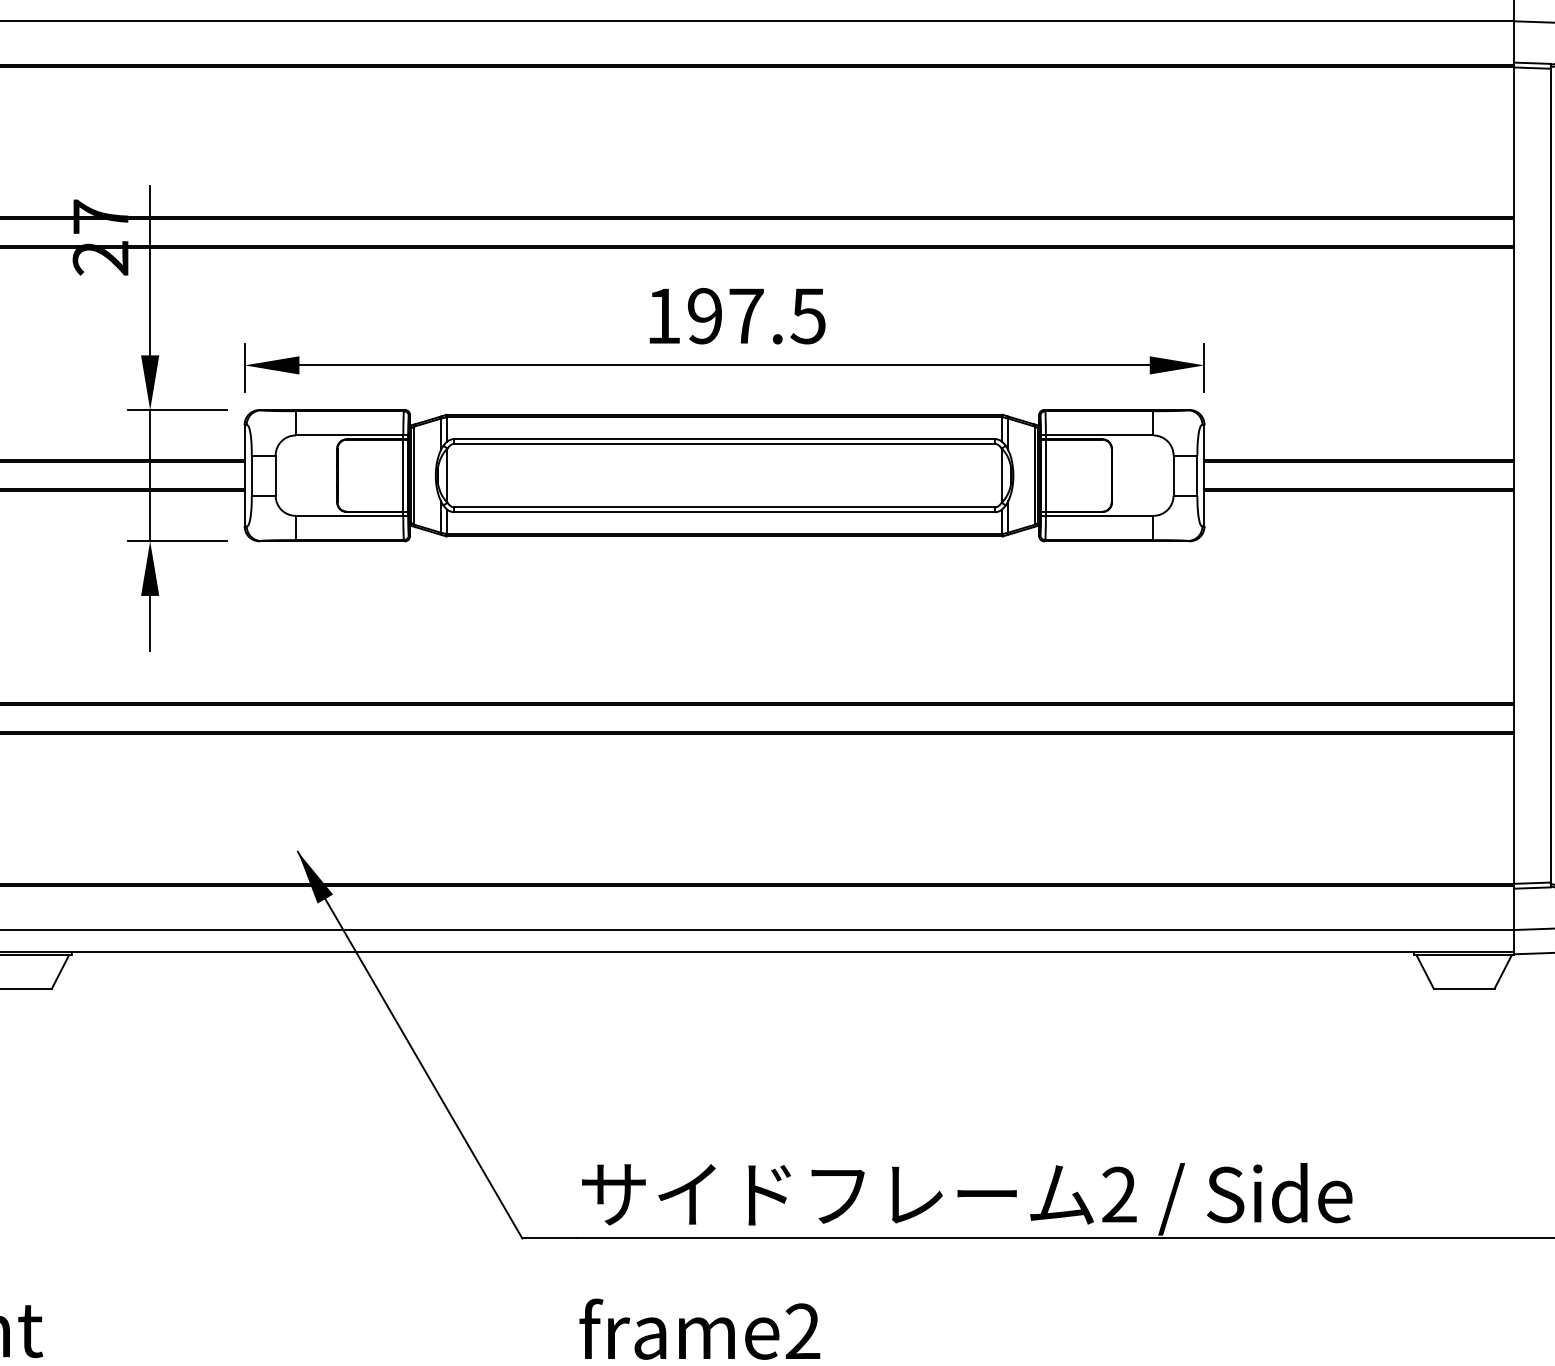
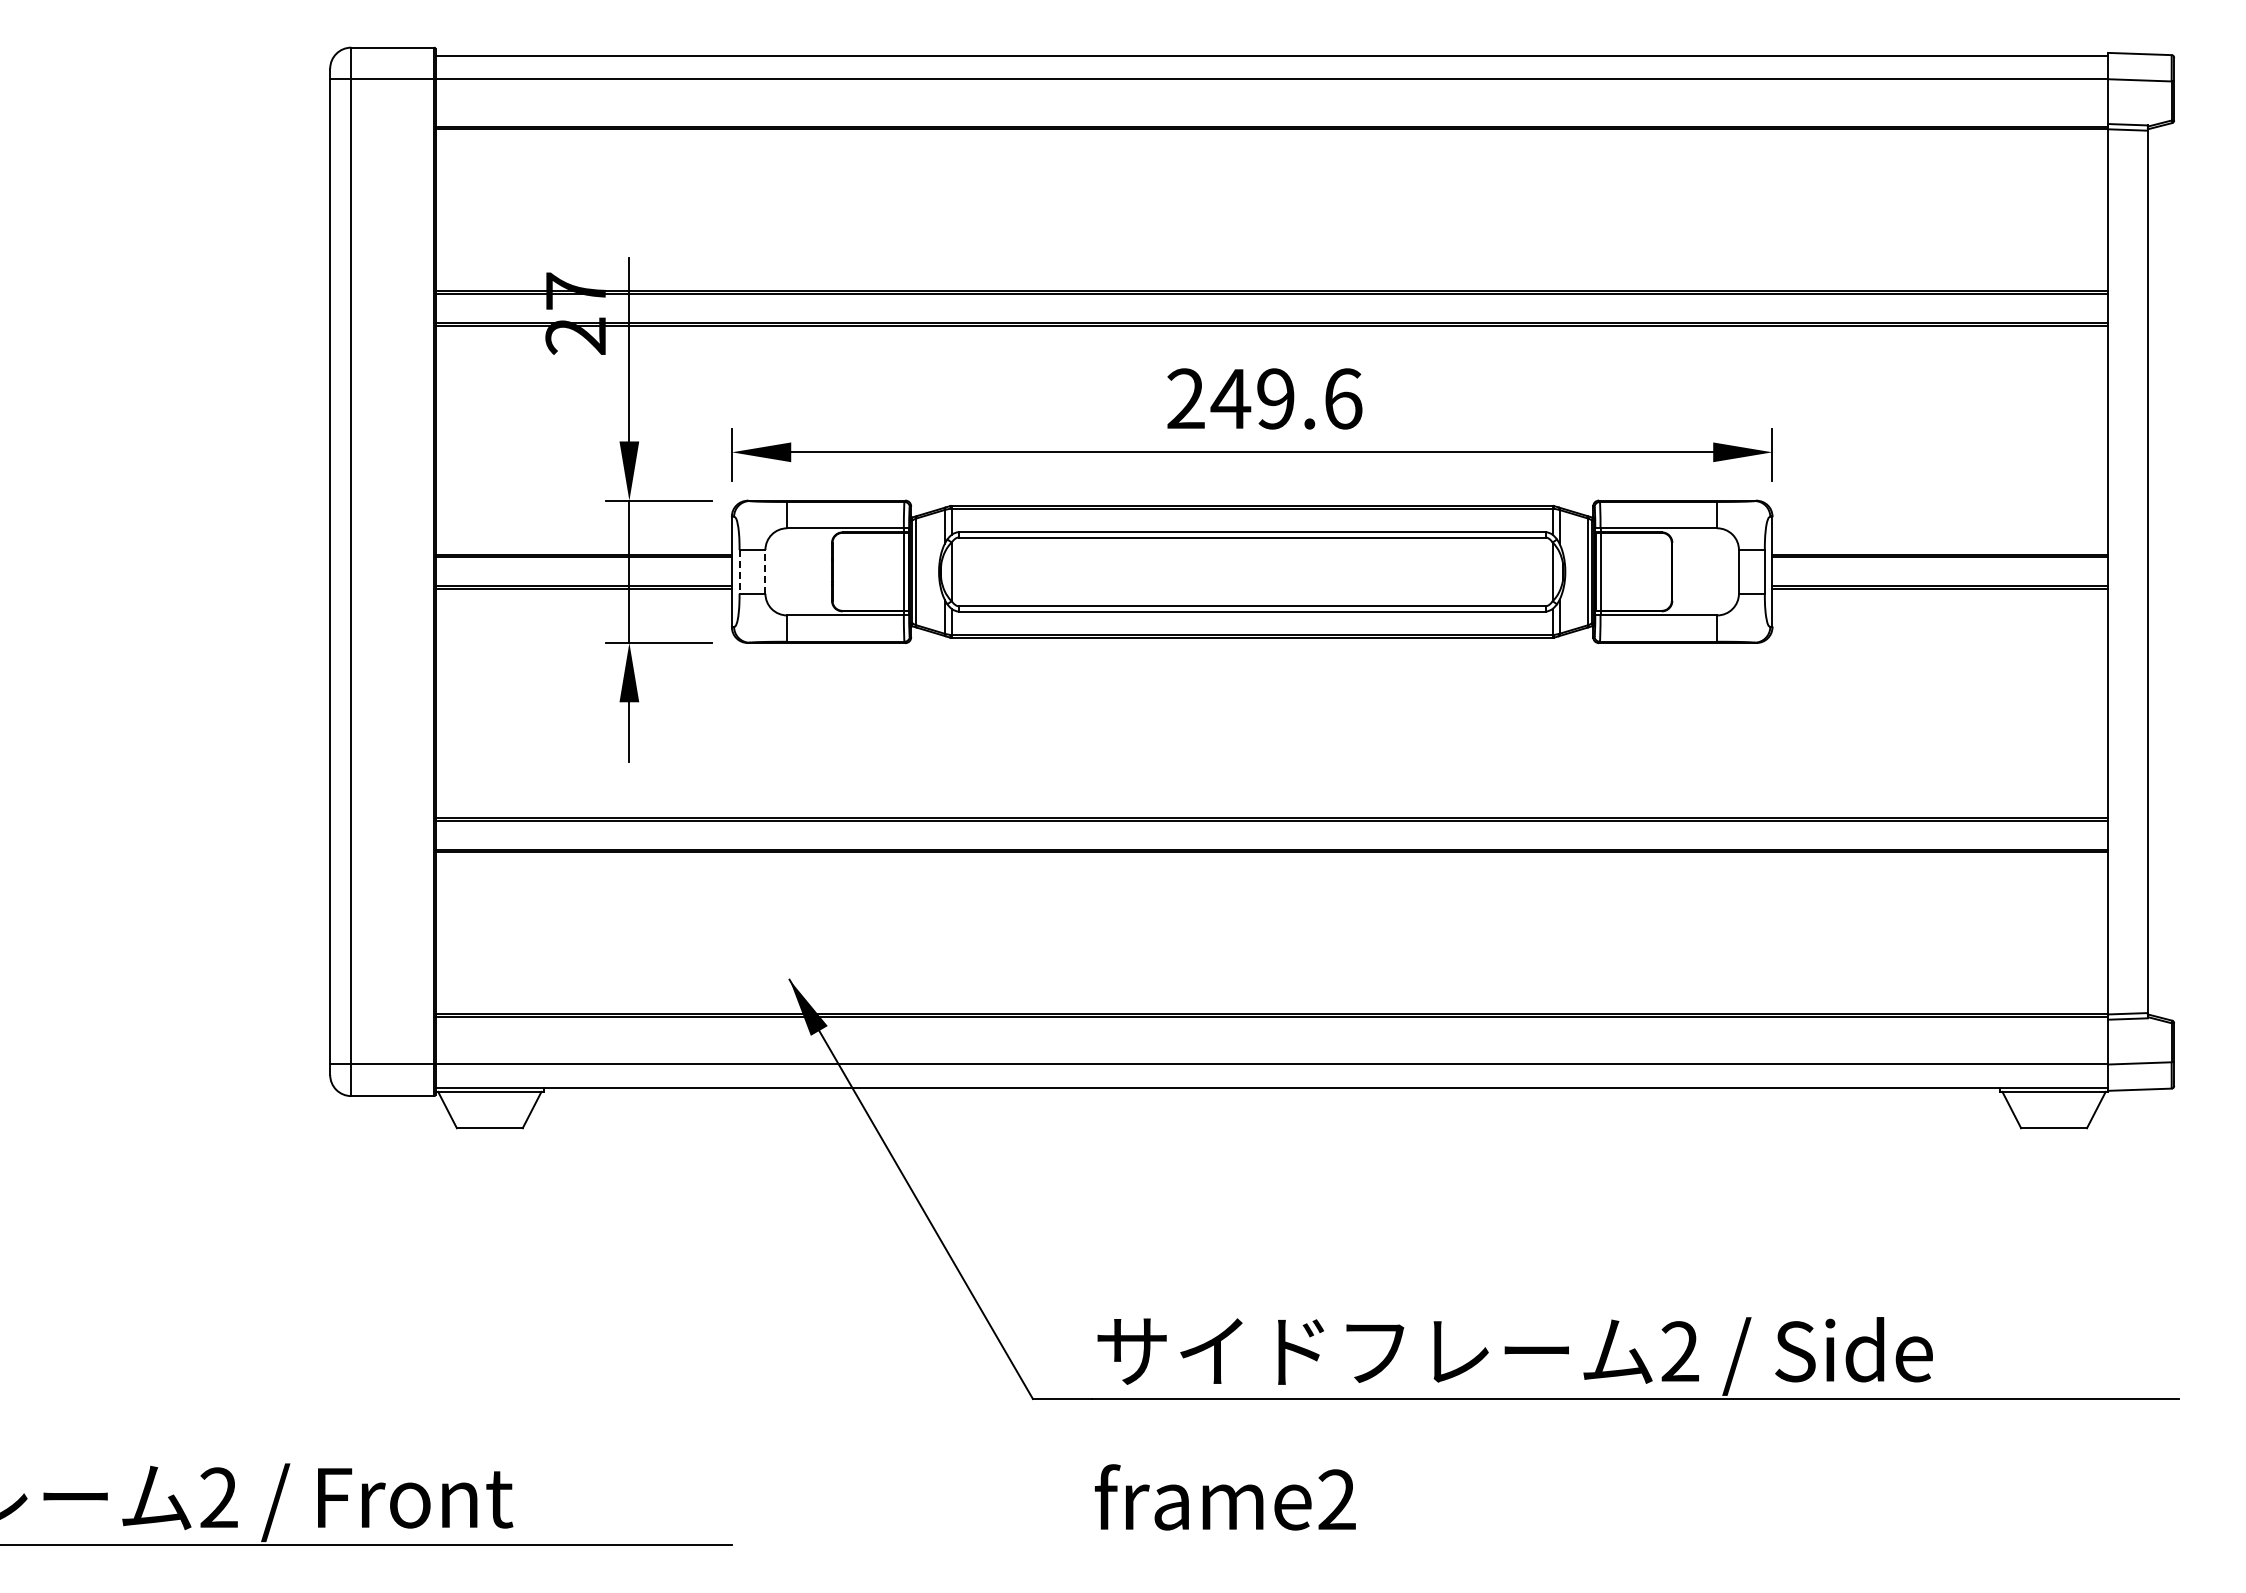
text: (735, 315) -> (1264, 398), 197.5 -> 249.6
line: (251, 475) -> (739, 571), solid -> dashed
line: (275, 475) -> (765, 571), solid -> dashed

